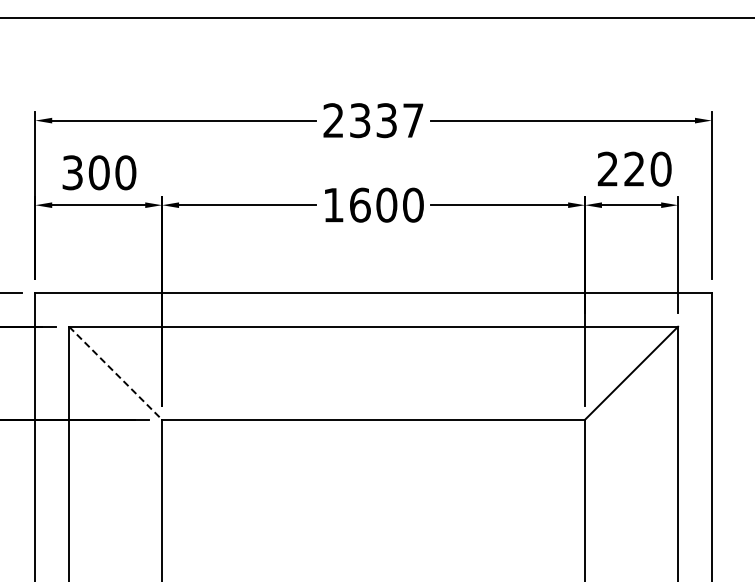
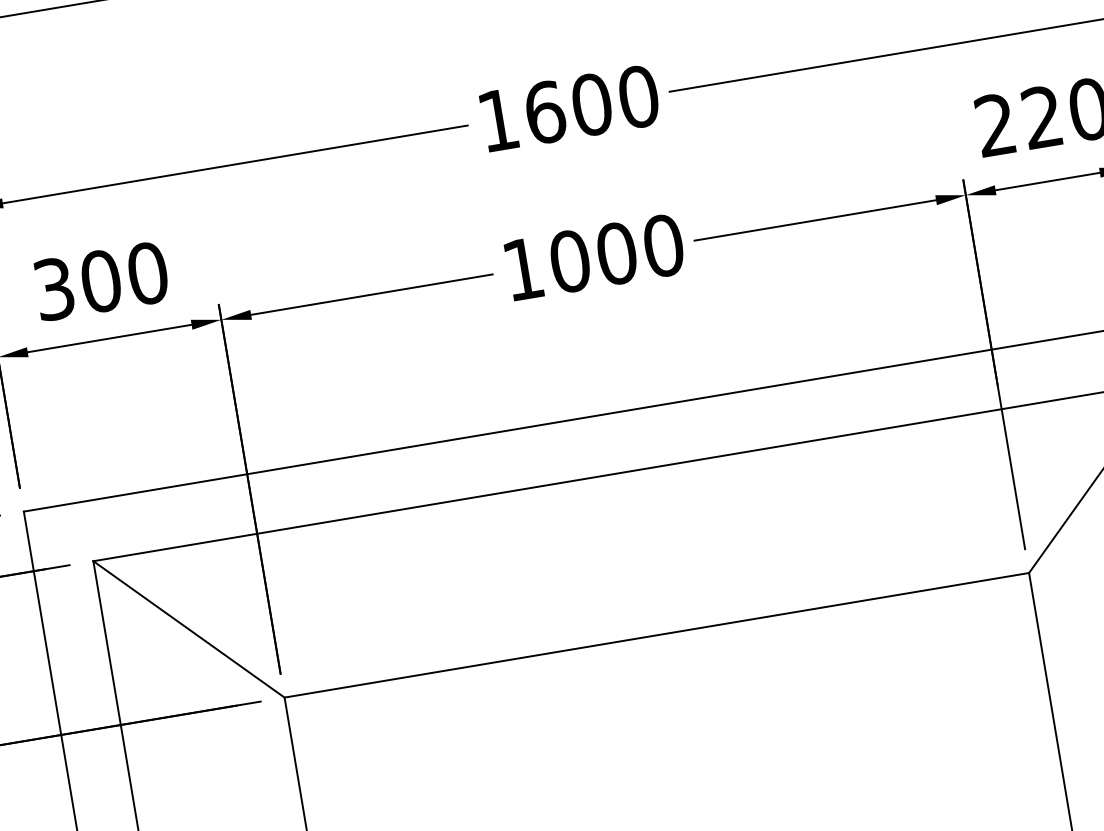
text: (373, 120) -> (568, 108), 2337 -> 1600
text: (359, 204) -> (568, 260), 1600 -> 1000
line: (115, 373) -> (188, 629), dashed -> solid

